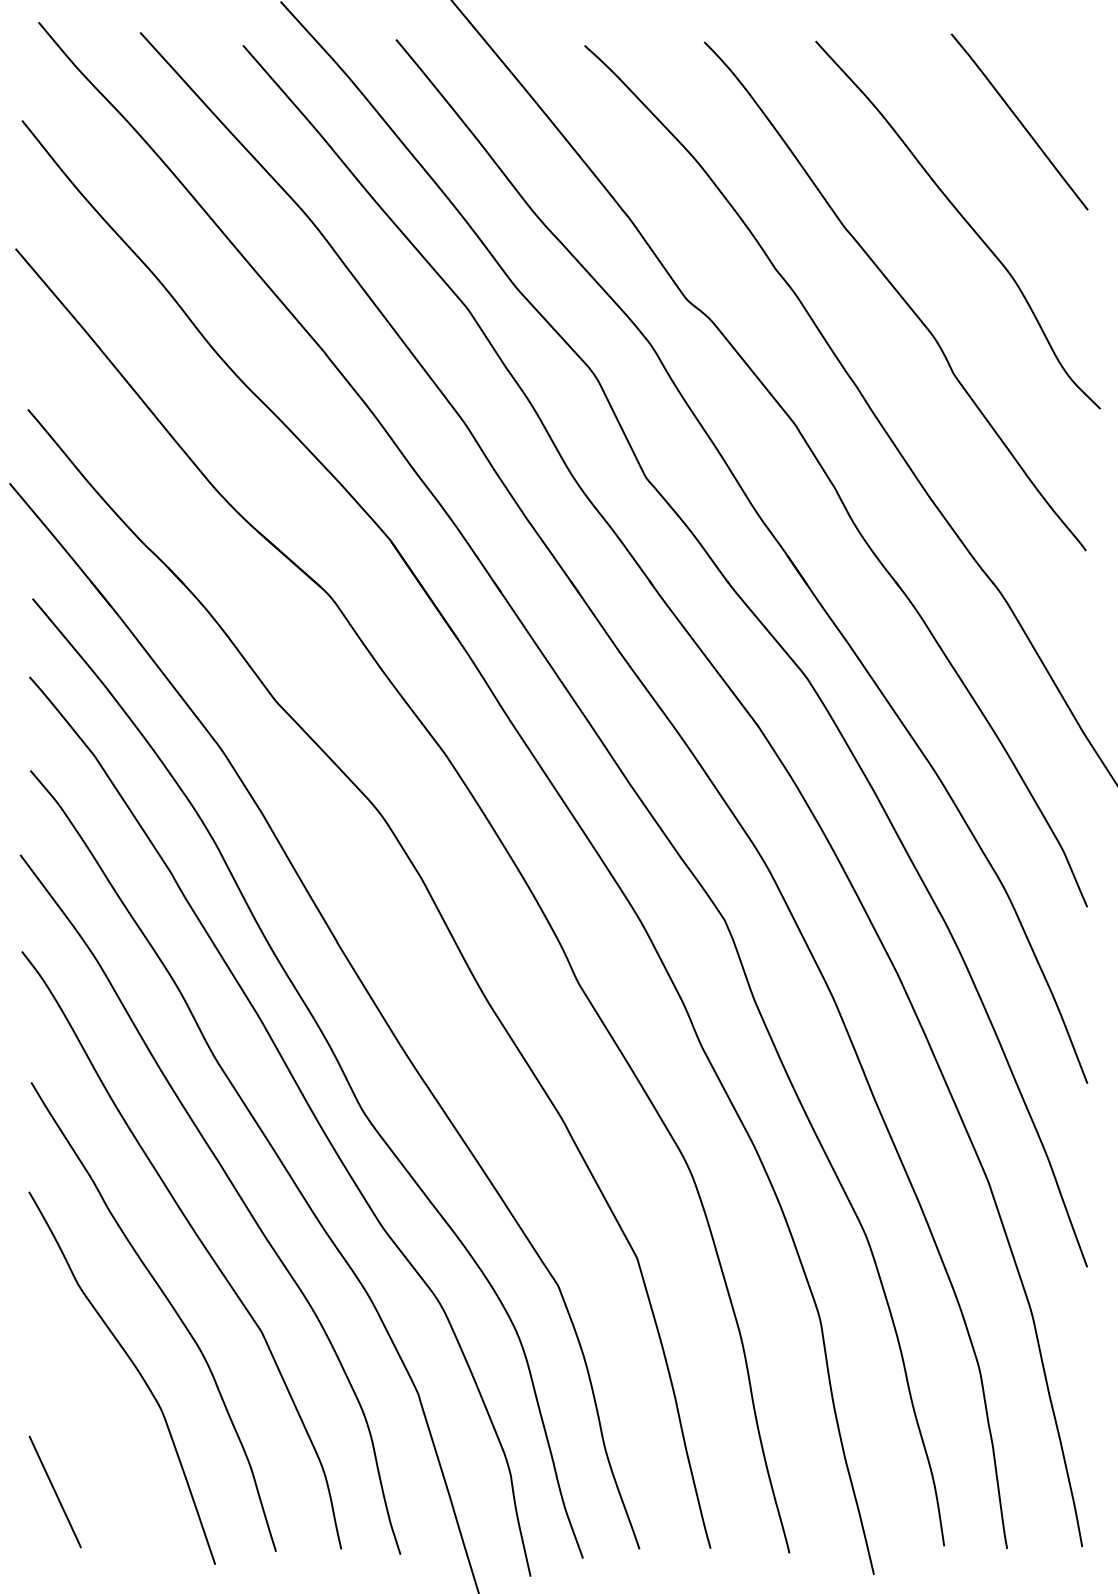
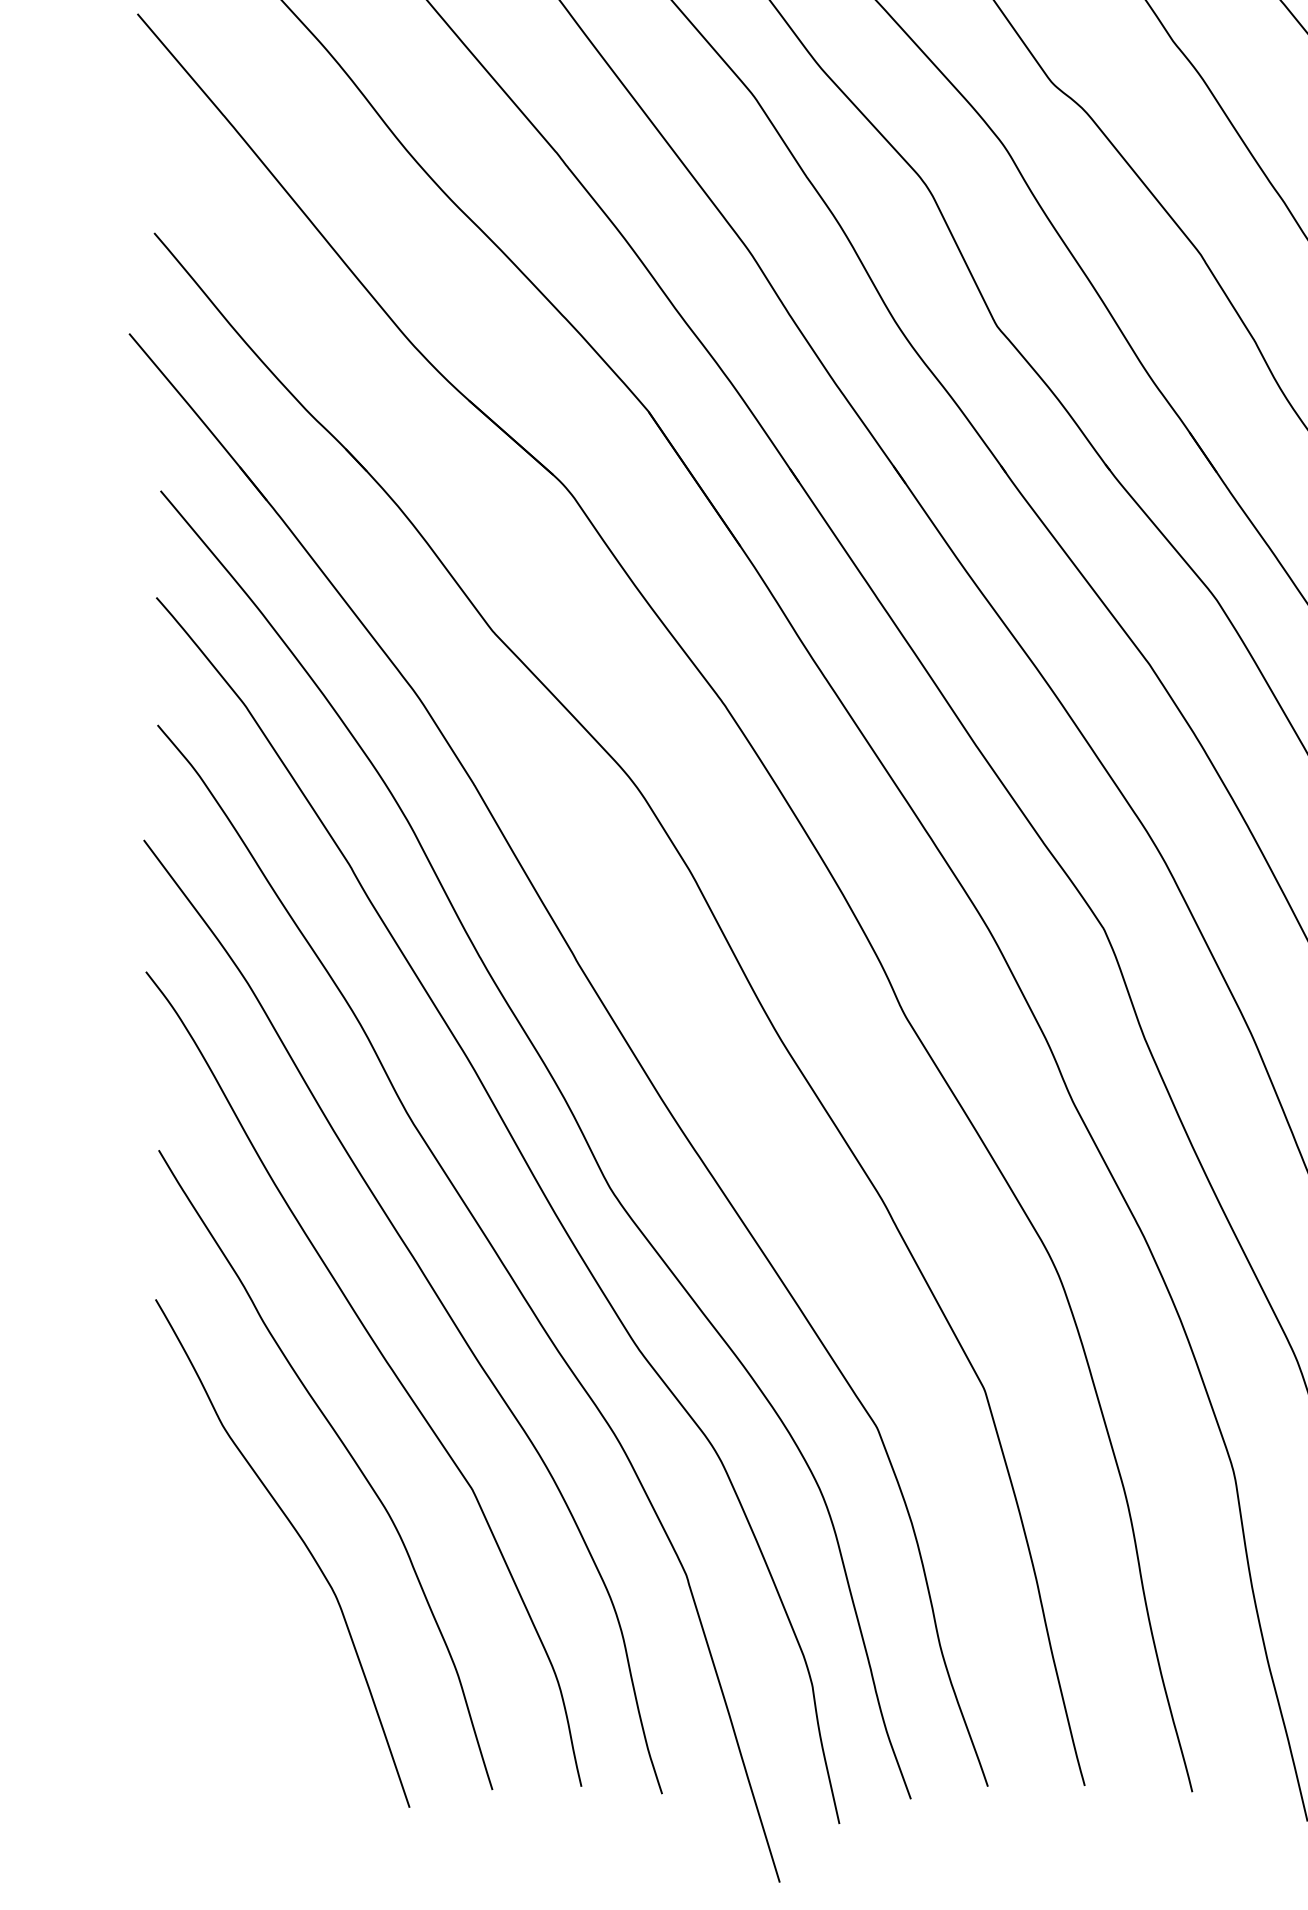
line: (54, 1492) -> (190, 1709), removed

